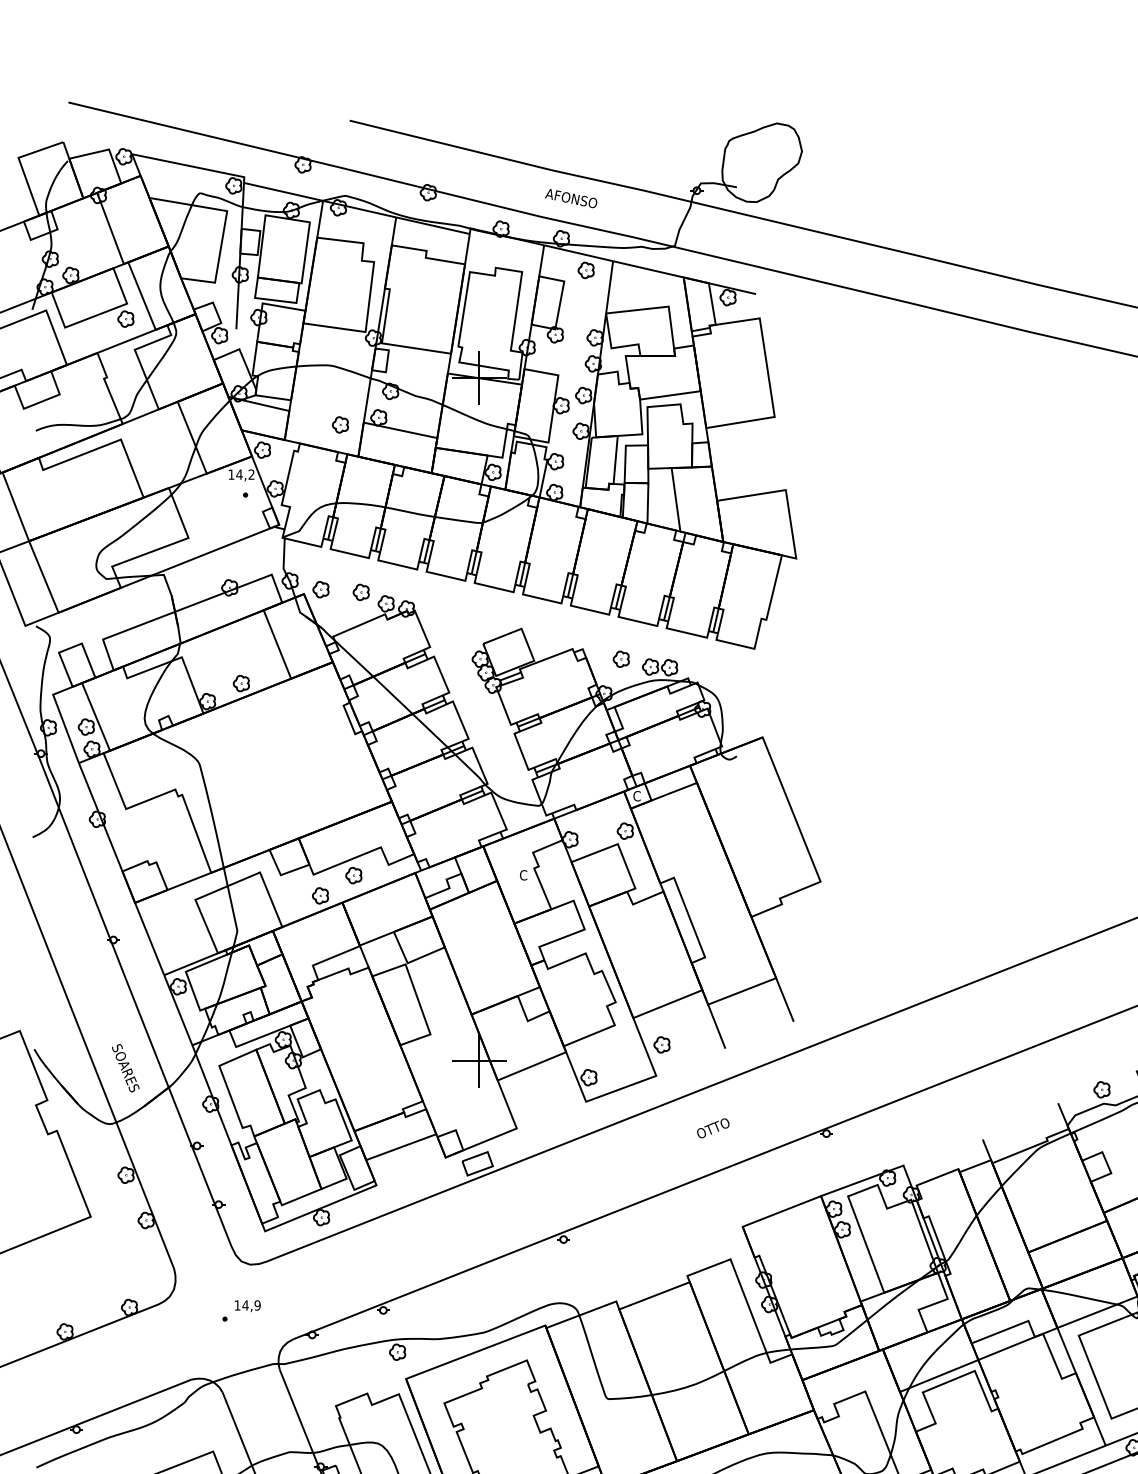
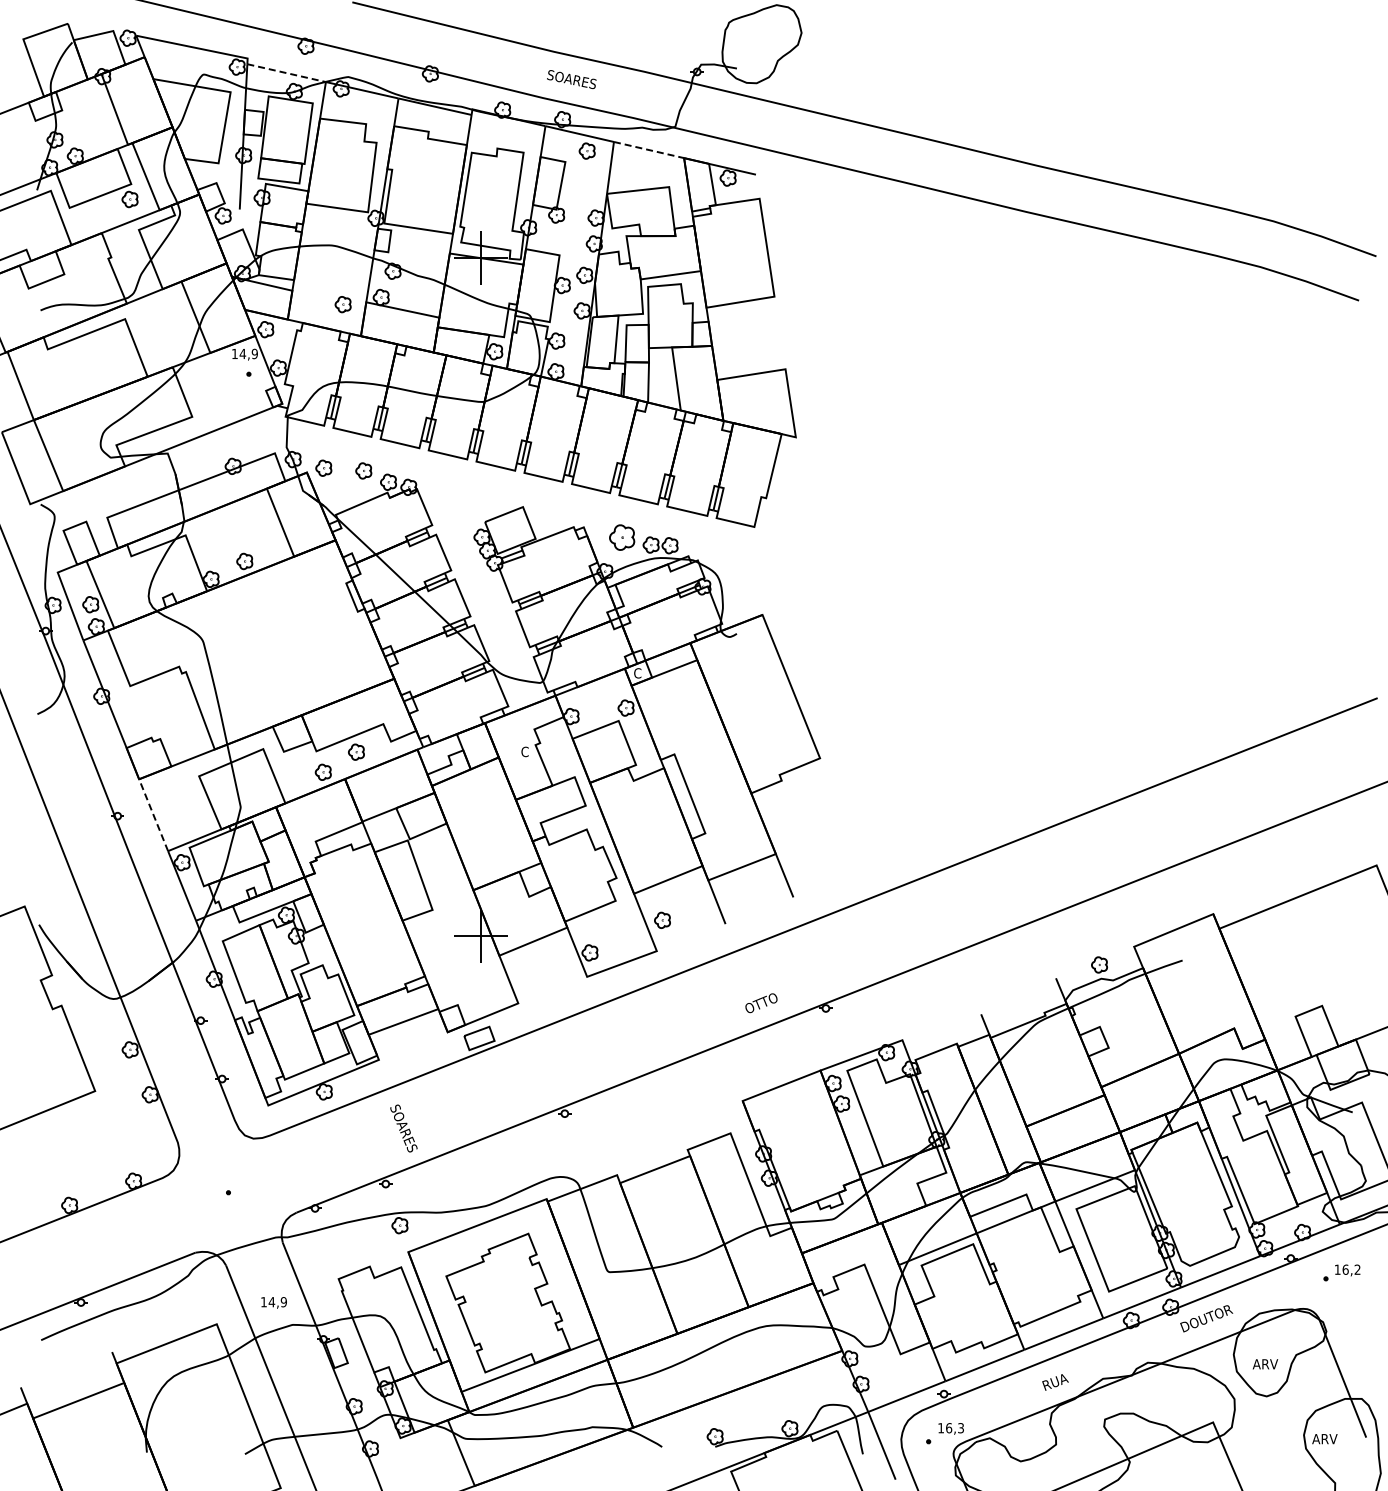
line: (284, 192) -> (287, 73), solid -> dashed
text: (571, 198) -> (572, 79), AFONSO -> SOARES
line: (648, 269) -> (649, 150), solid -> dashed
text: (251, 474) -> (254, 353), 14,2 -> 14,9
part: (620, 658) -> (621, 536), size x1.6
line: (149, 939) -> (153, 815), solid -> dashed
text: (125, 1068) -> (403, 1128), moved
text: (713, 1128) -> (761, 1003), moved
text: (247, 1305) -> (273, 1302), moved

